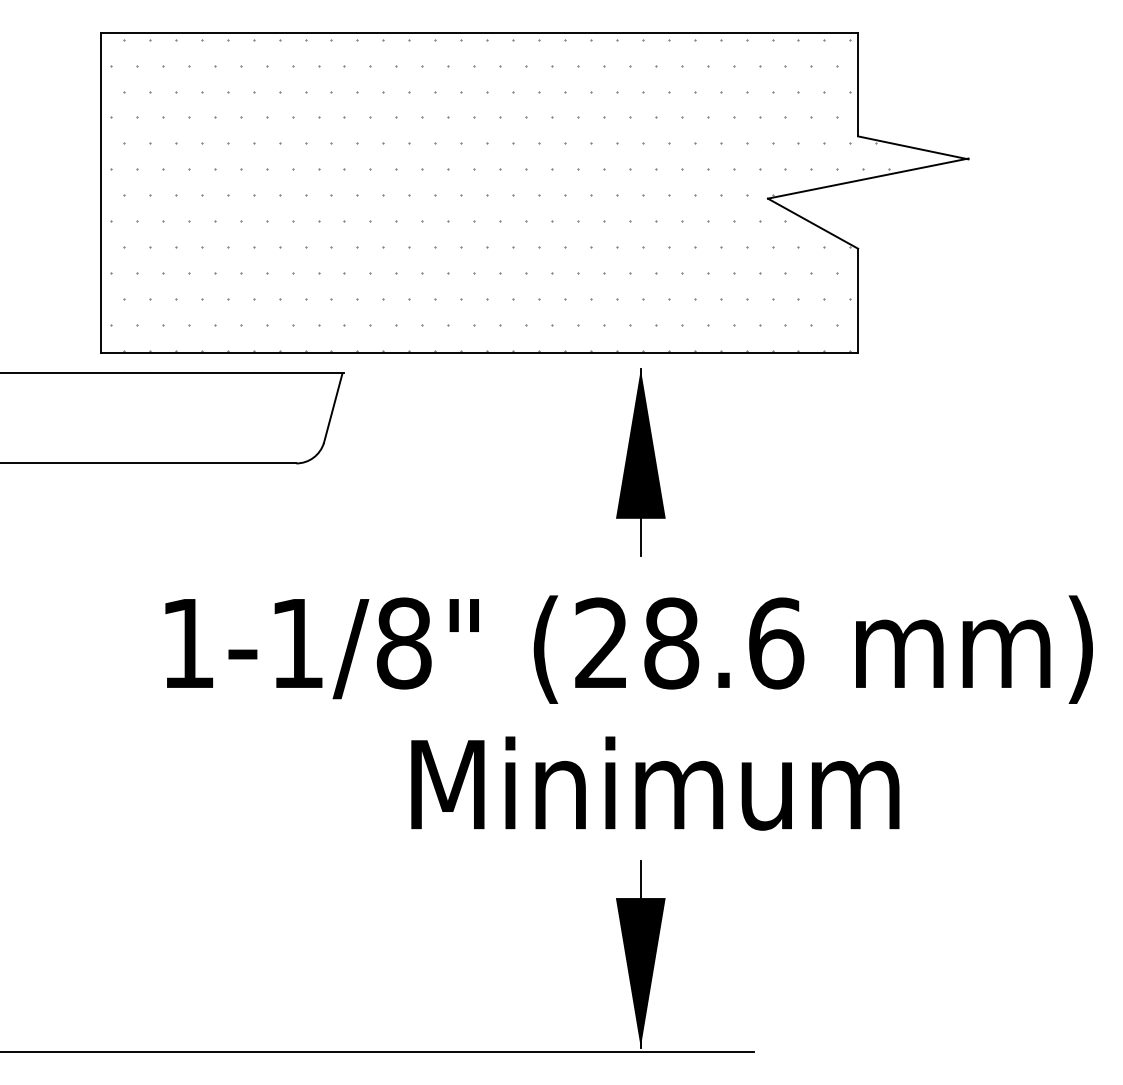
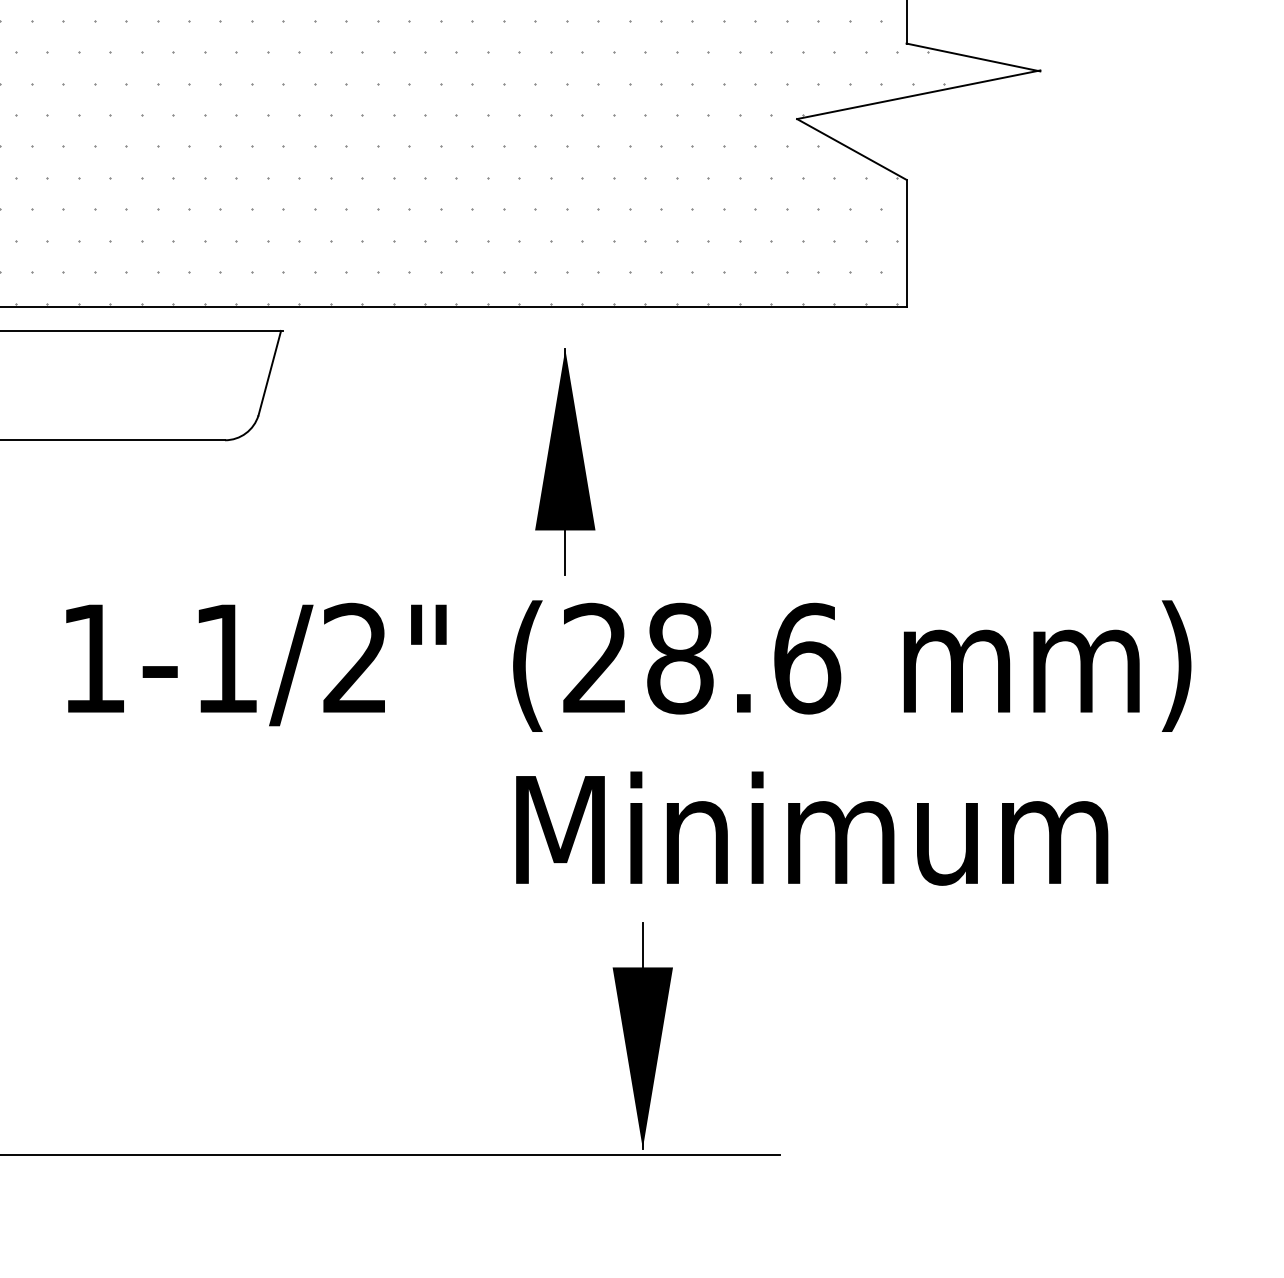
part: (640, 462) -> (564, 462), moved
text: (403, 643) -> (355, 658), 1-1/8" -> 1-1/2"
text: (655, 783) -> (812, 828), moved

